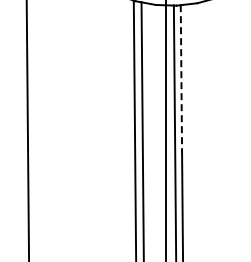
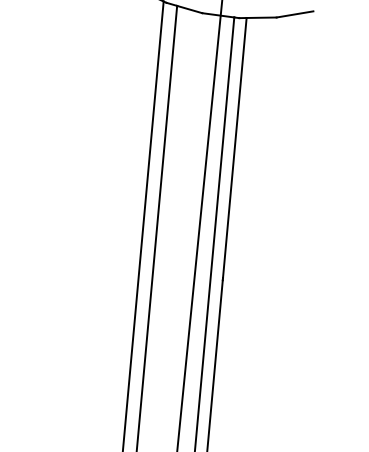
line: (181, 78) -> (234, 148), dashed -> solid

